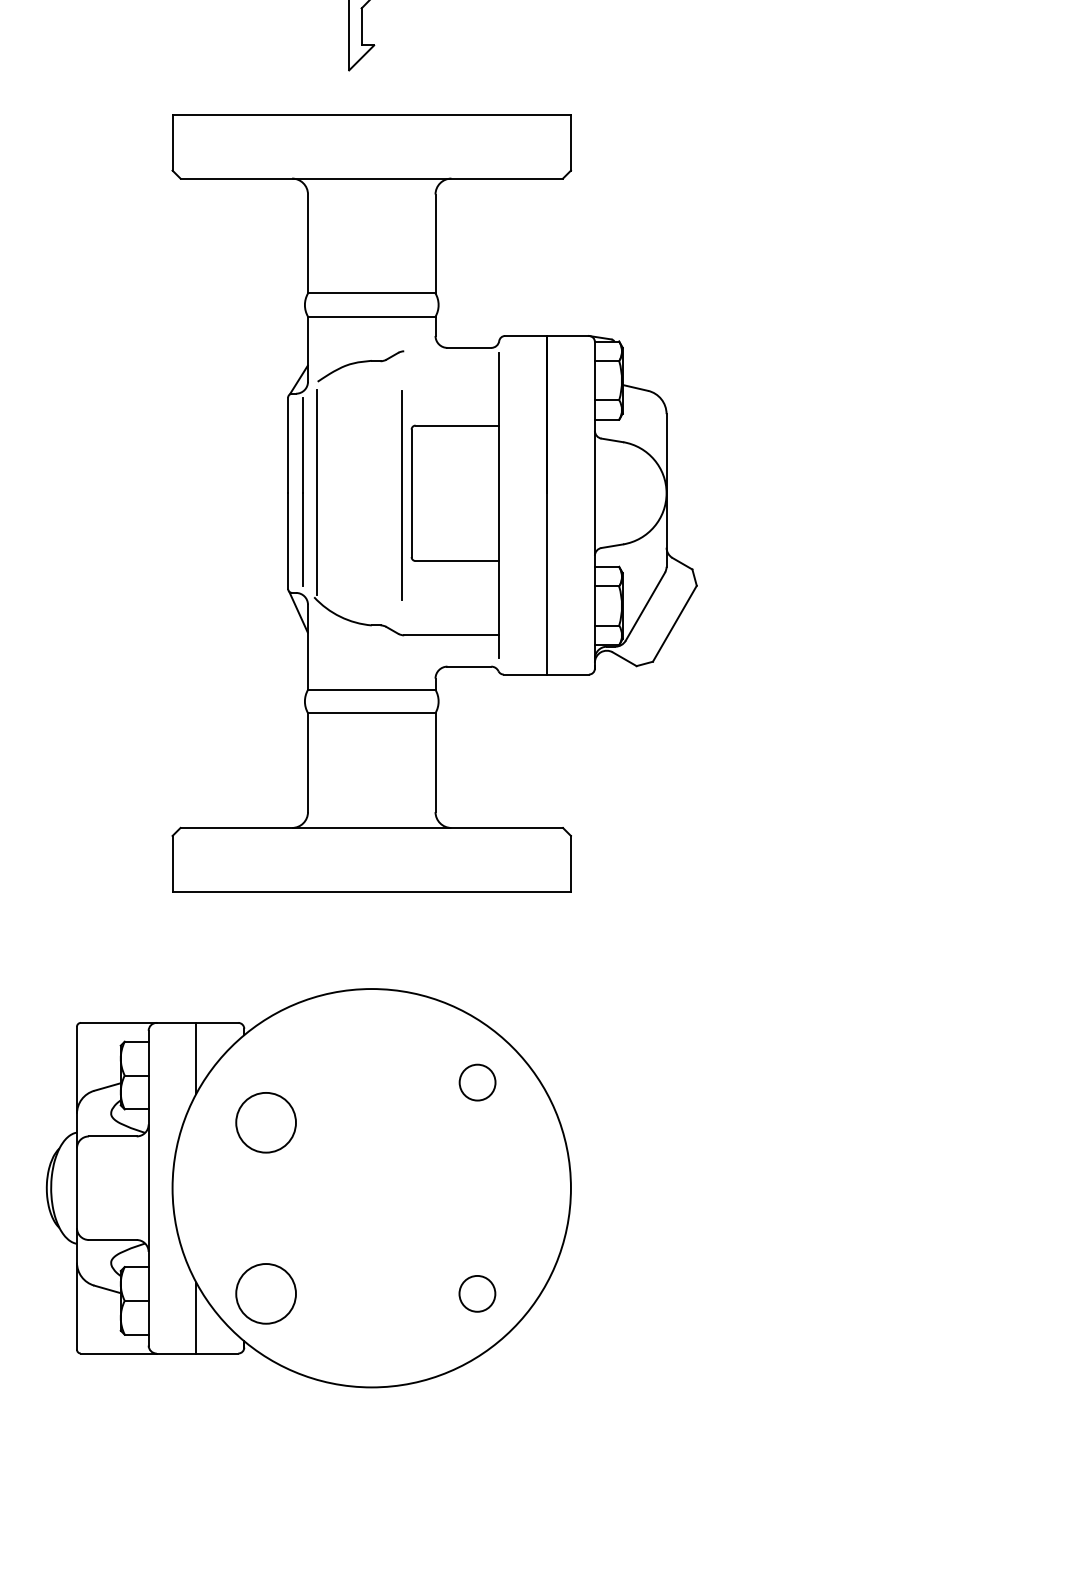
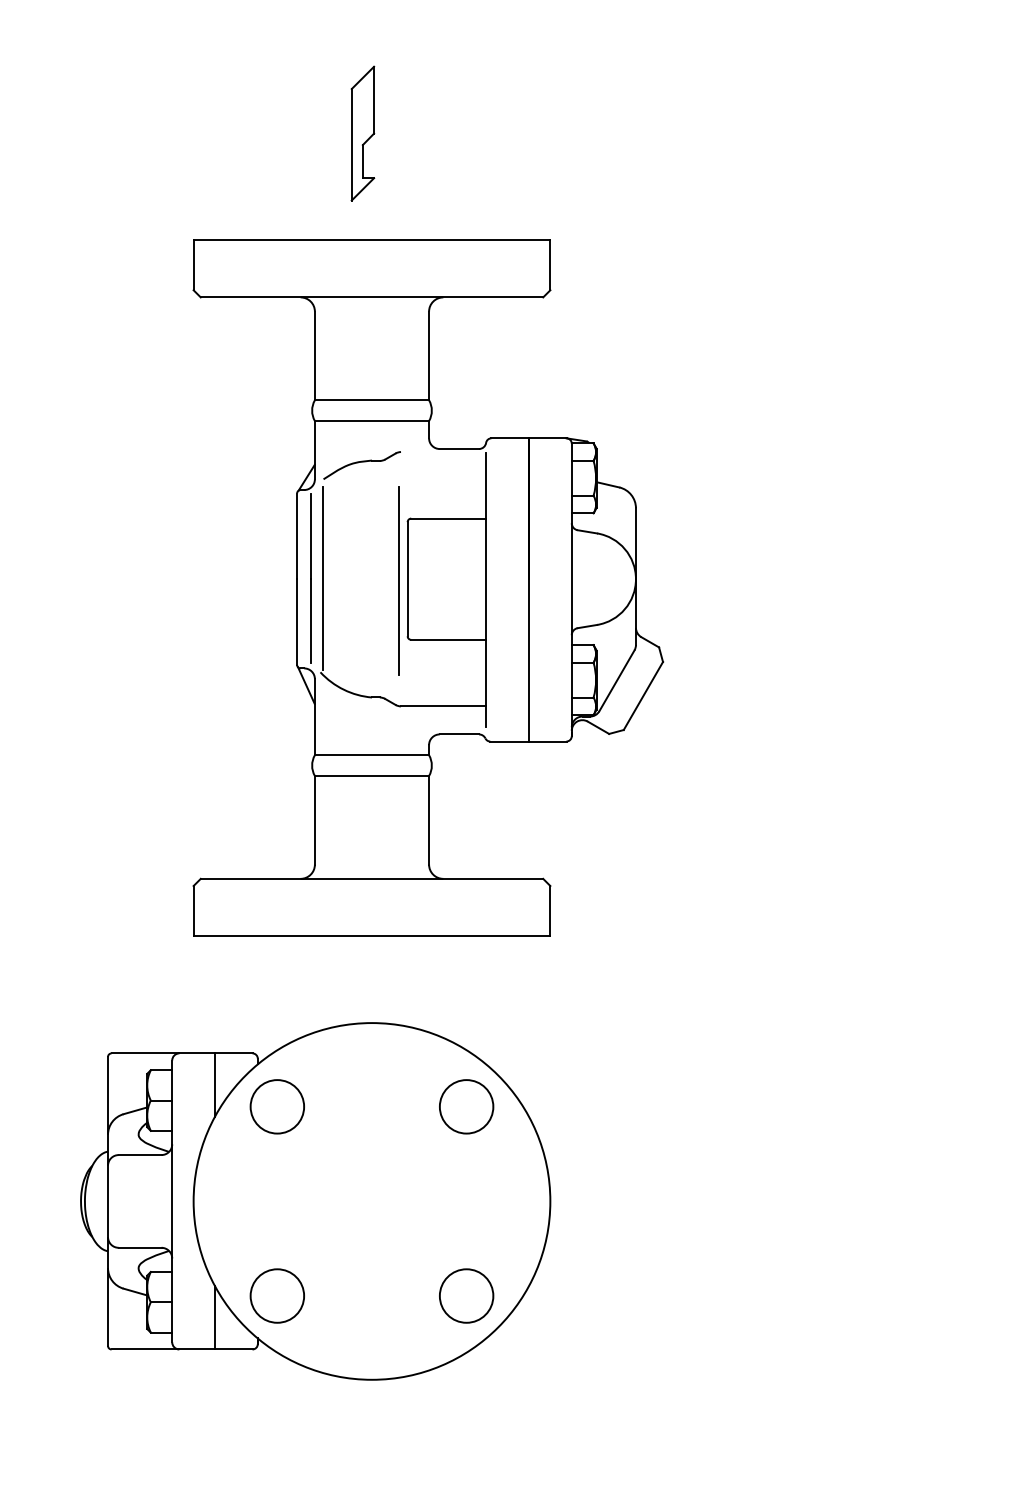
circle: (477, 1082) -> (466, 1106), size x1.67
circle: (265, 1122) -> (276, 1106), moved
circle: (477, 1293) -> (466, 1295), size x1.67

